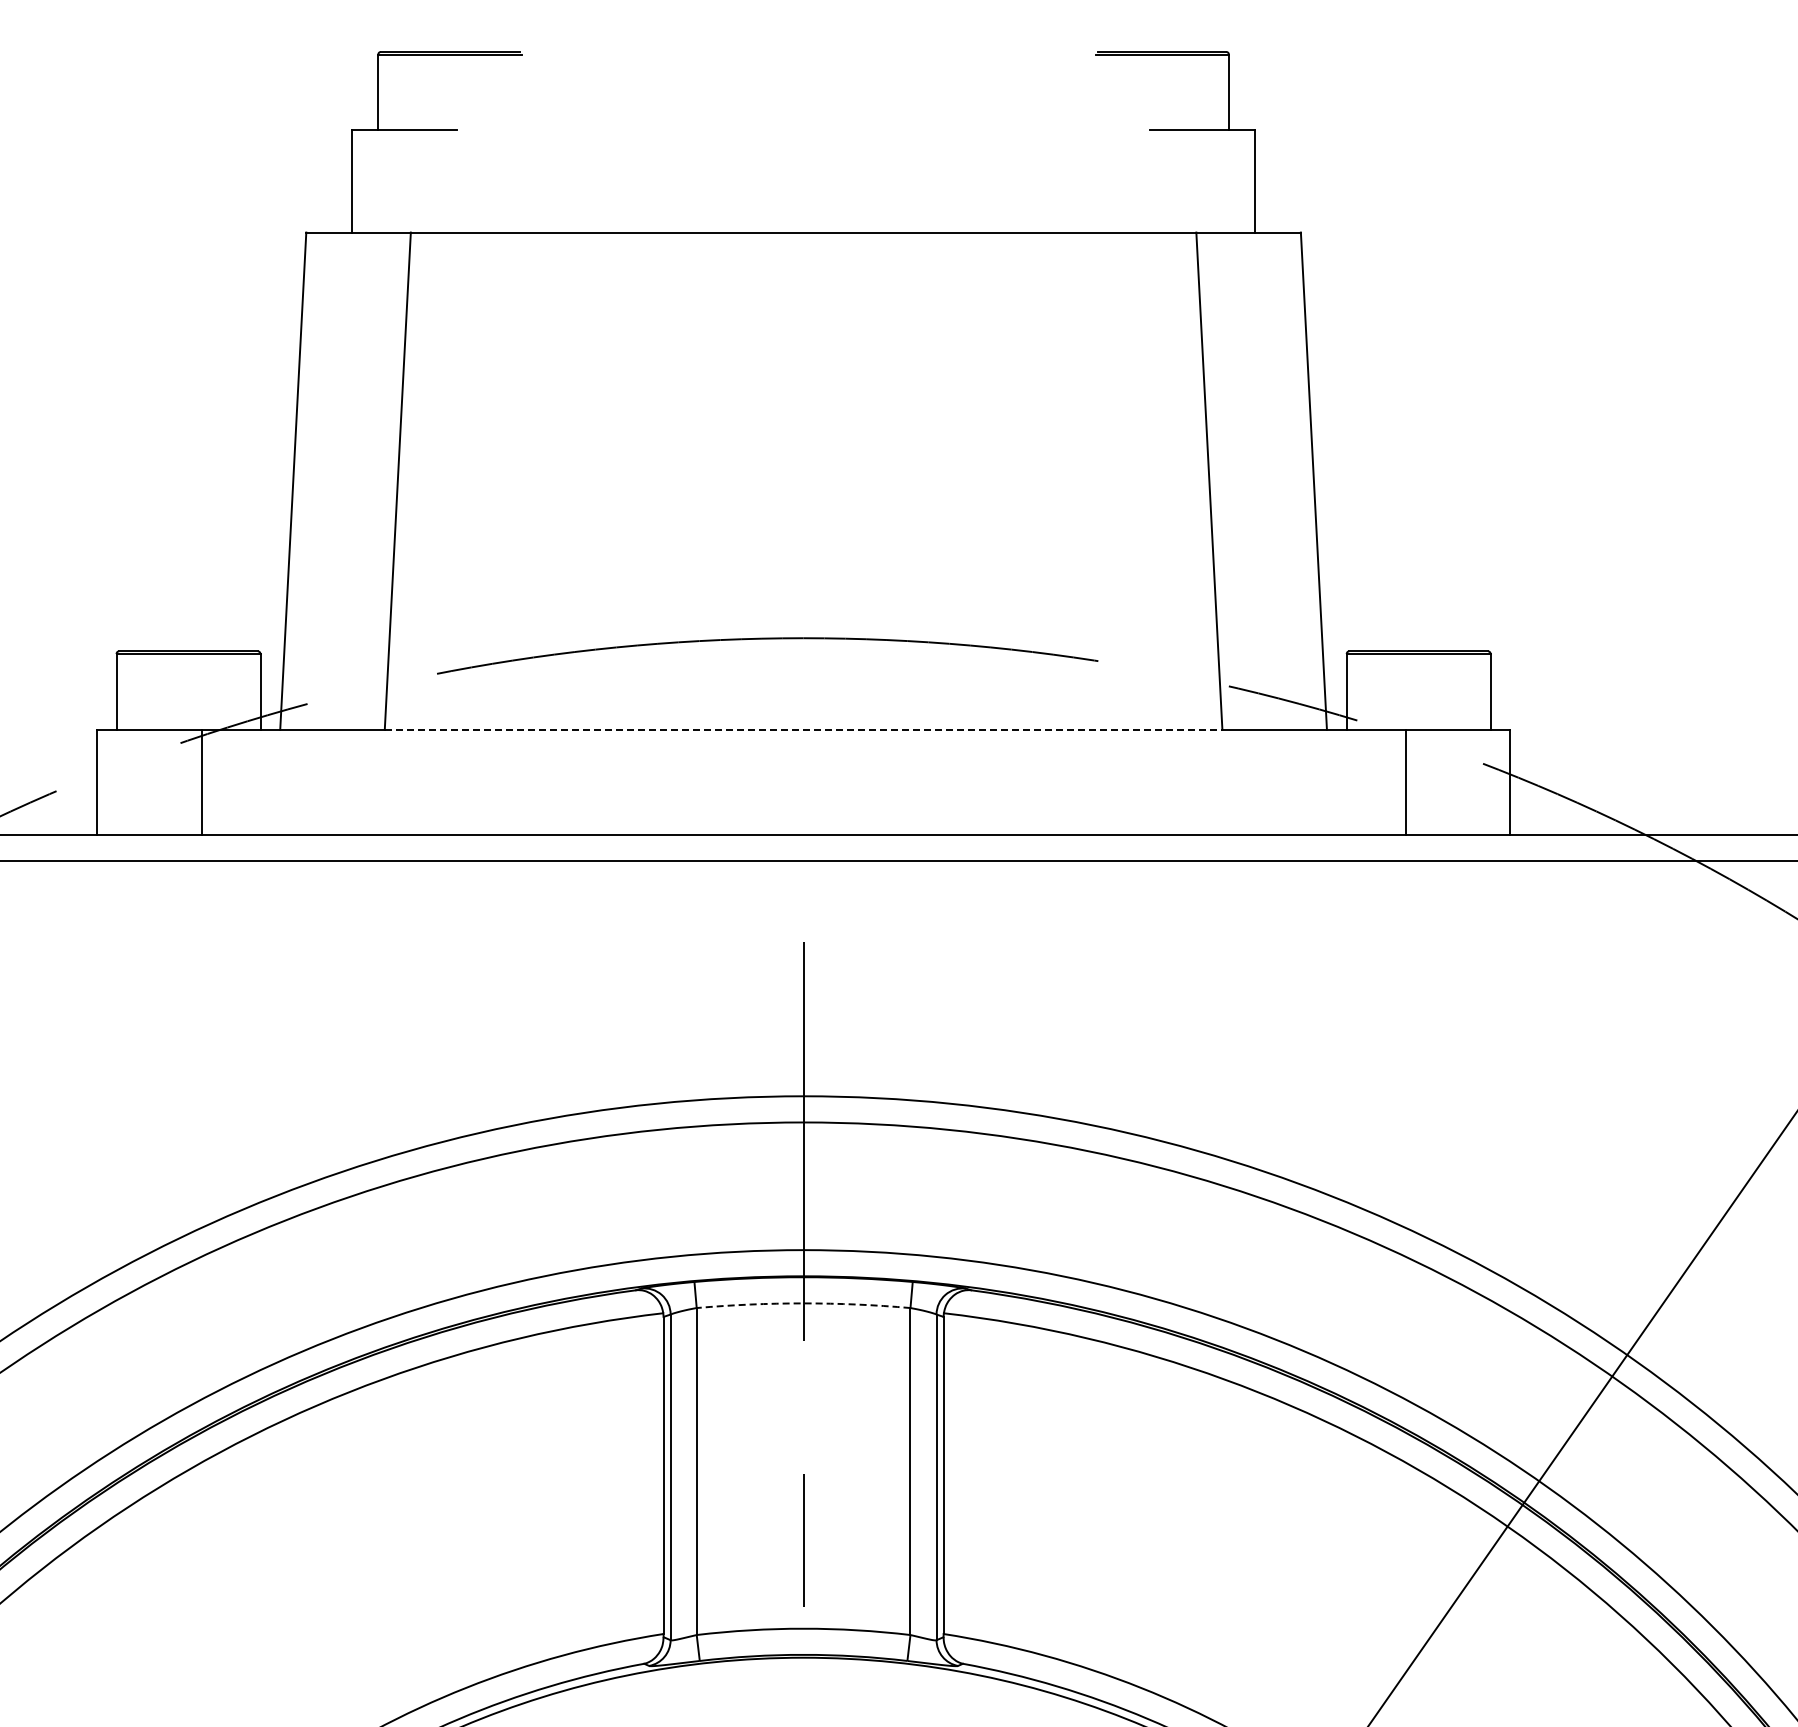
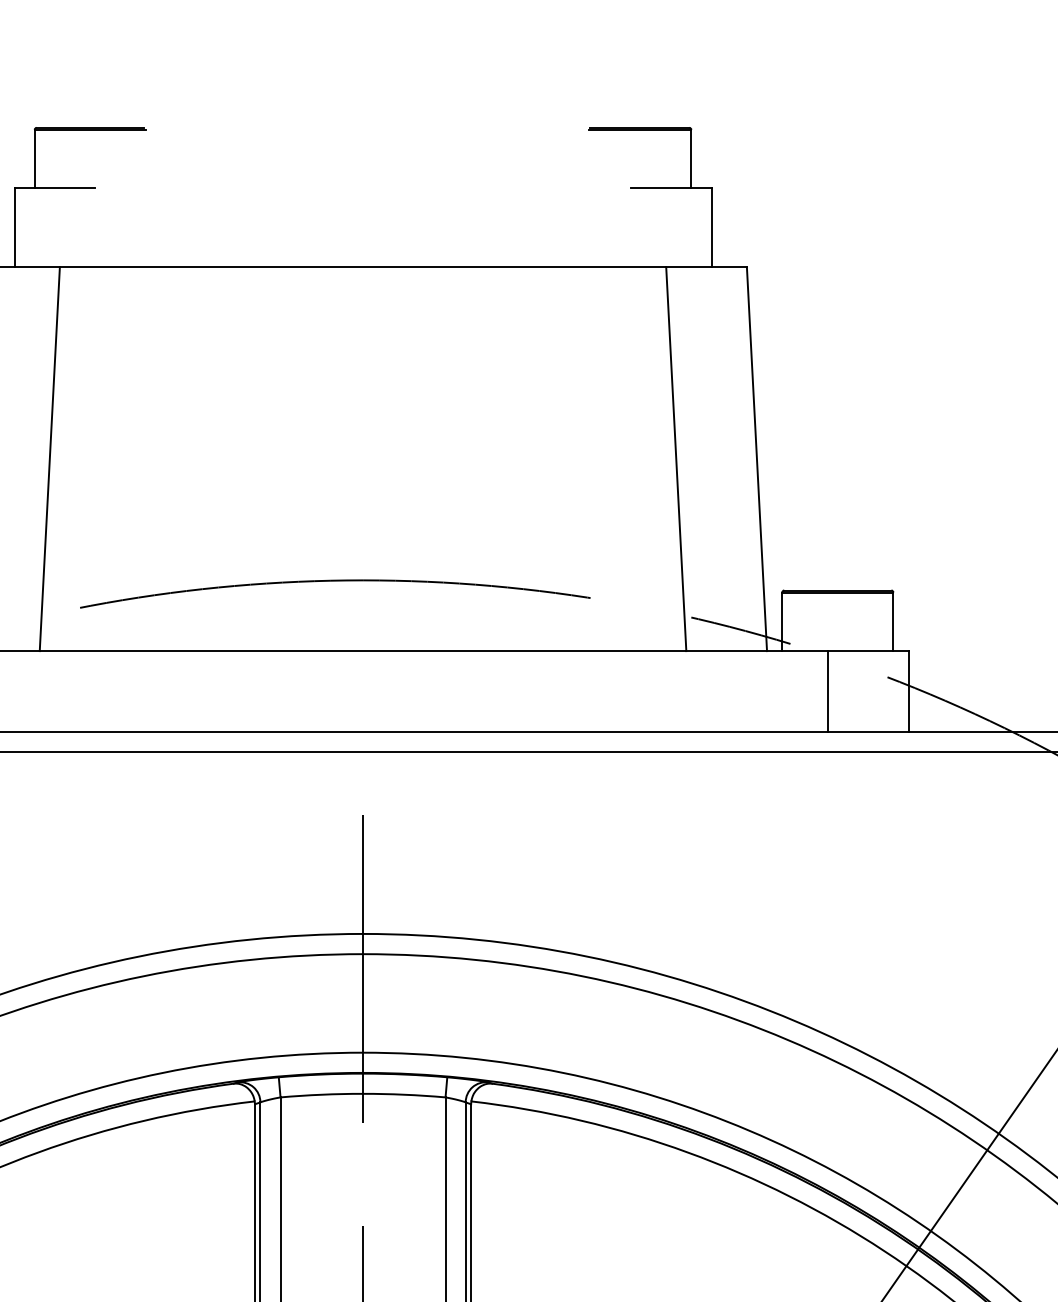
line: (803, 729) -> (362, 650), dashed -> solid
arc: (803, 1303) -> (362, 1093), dashed -> solid

